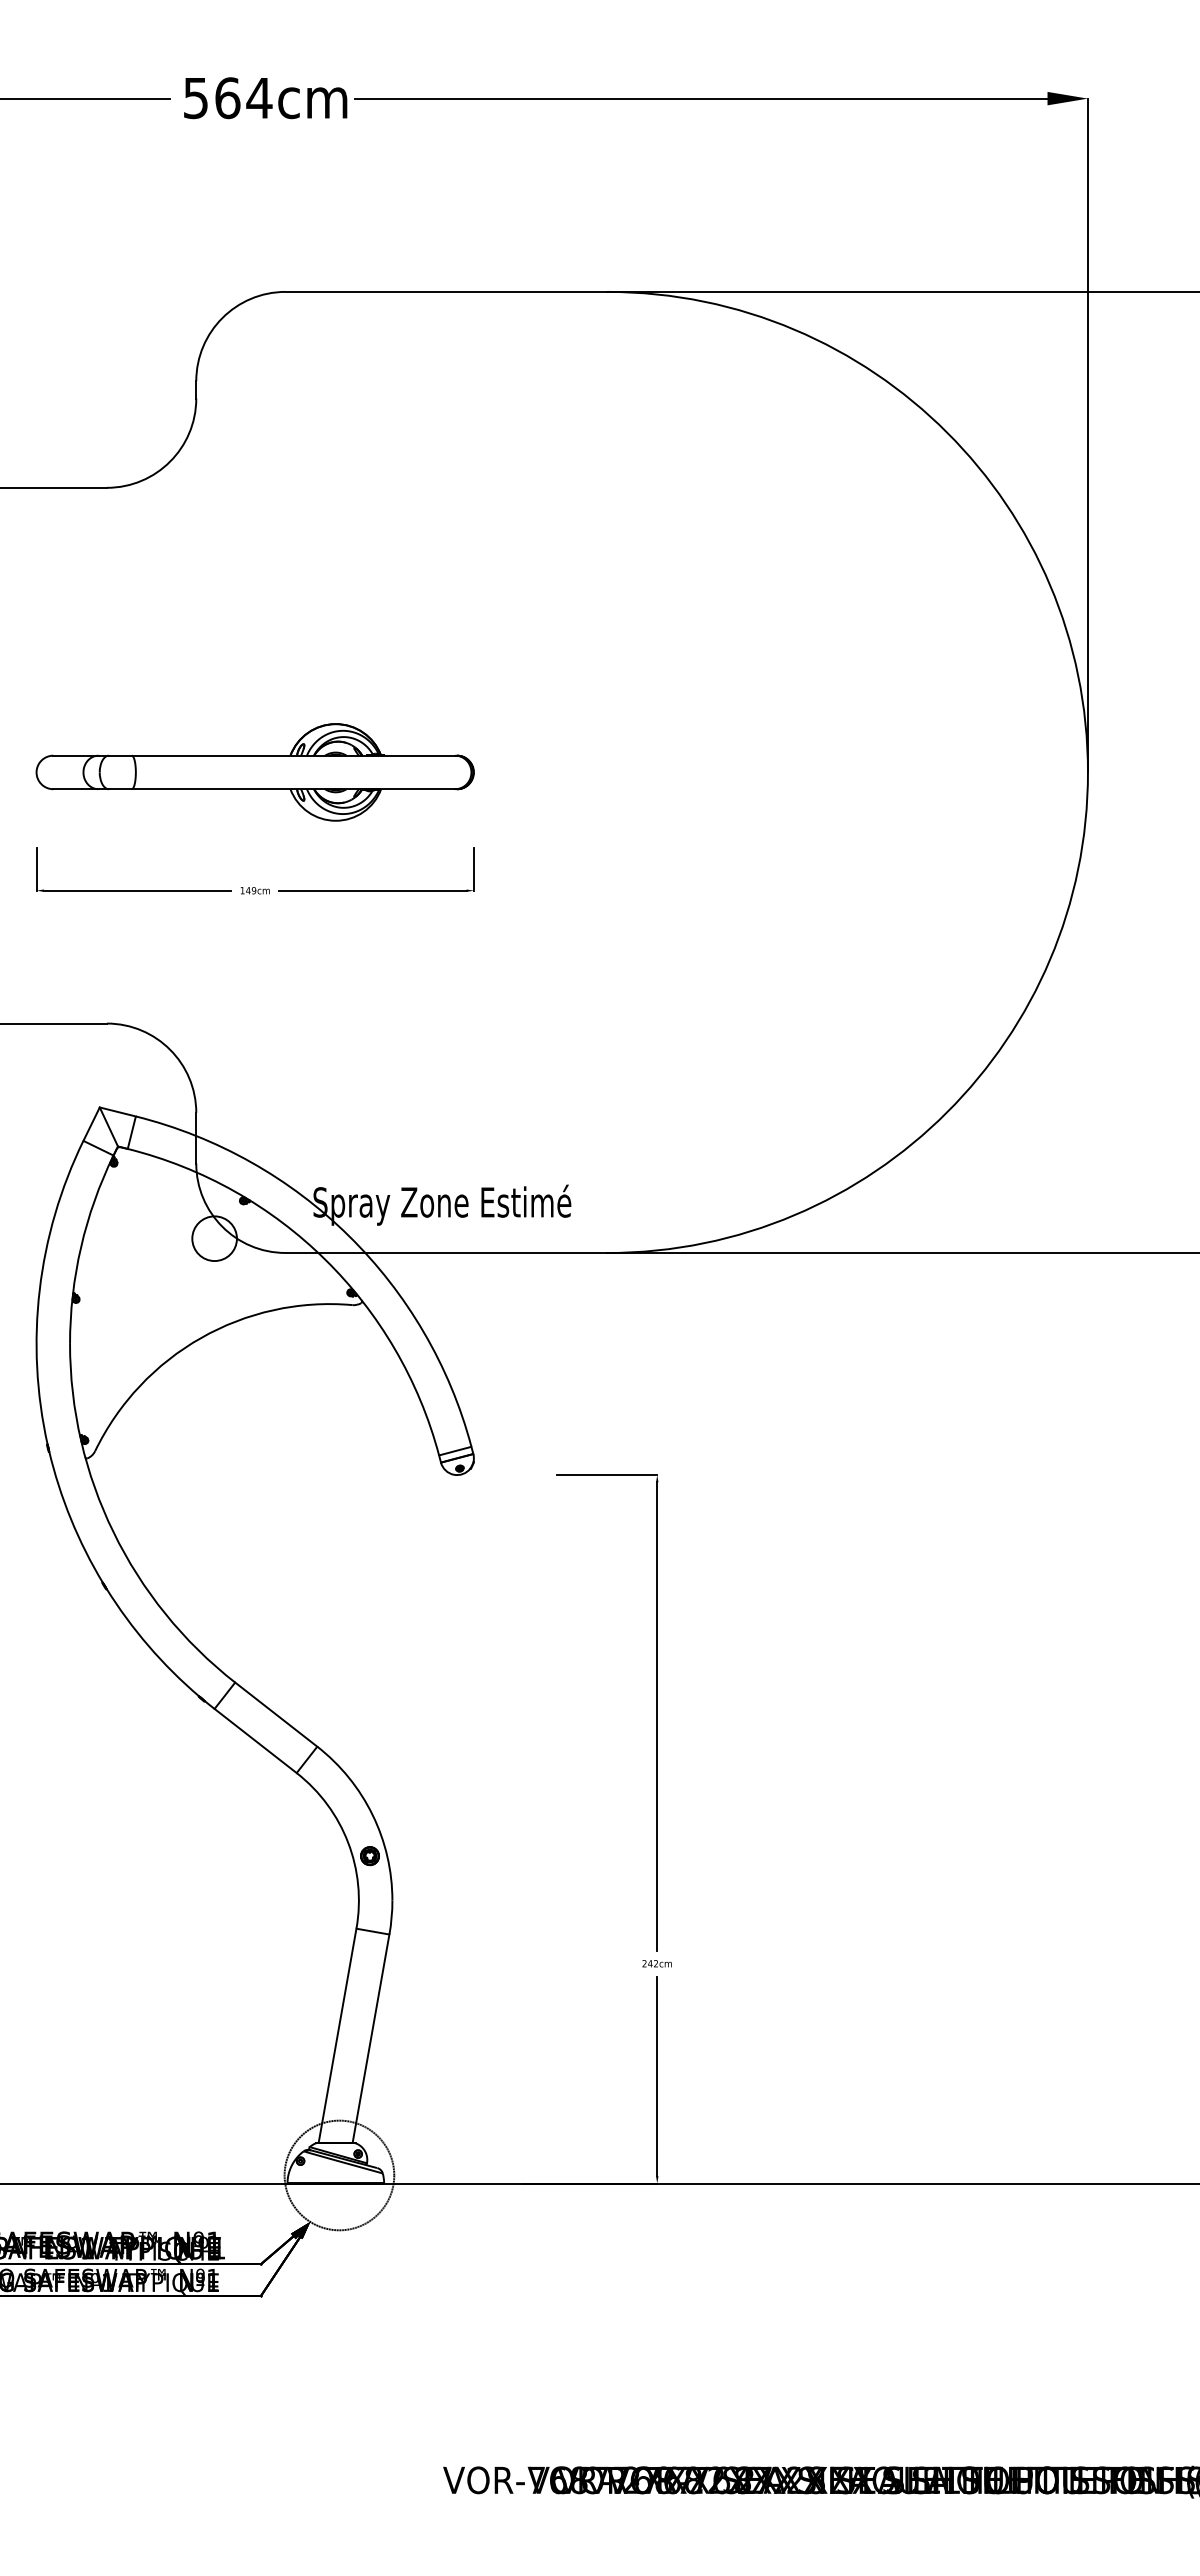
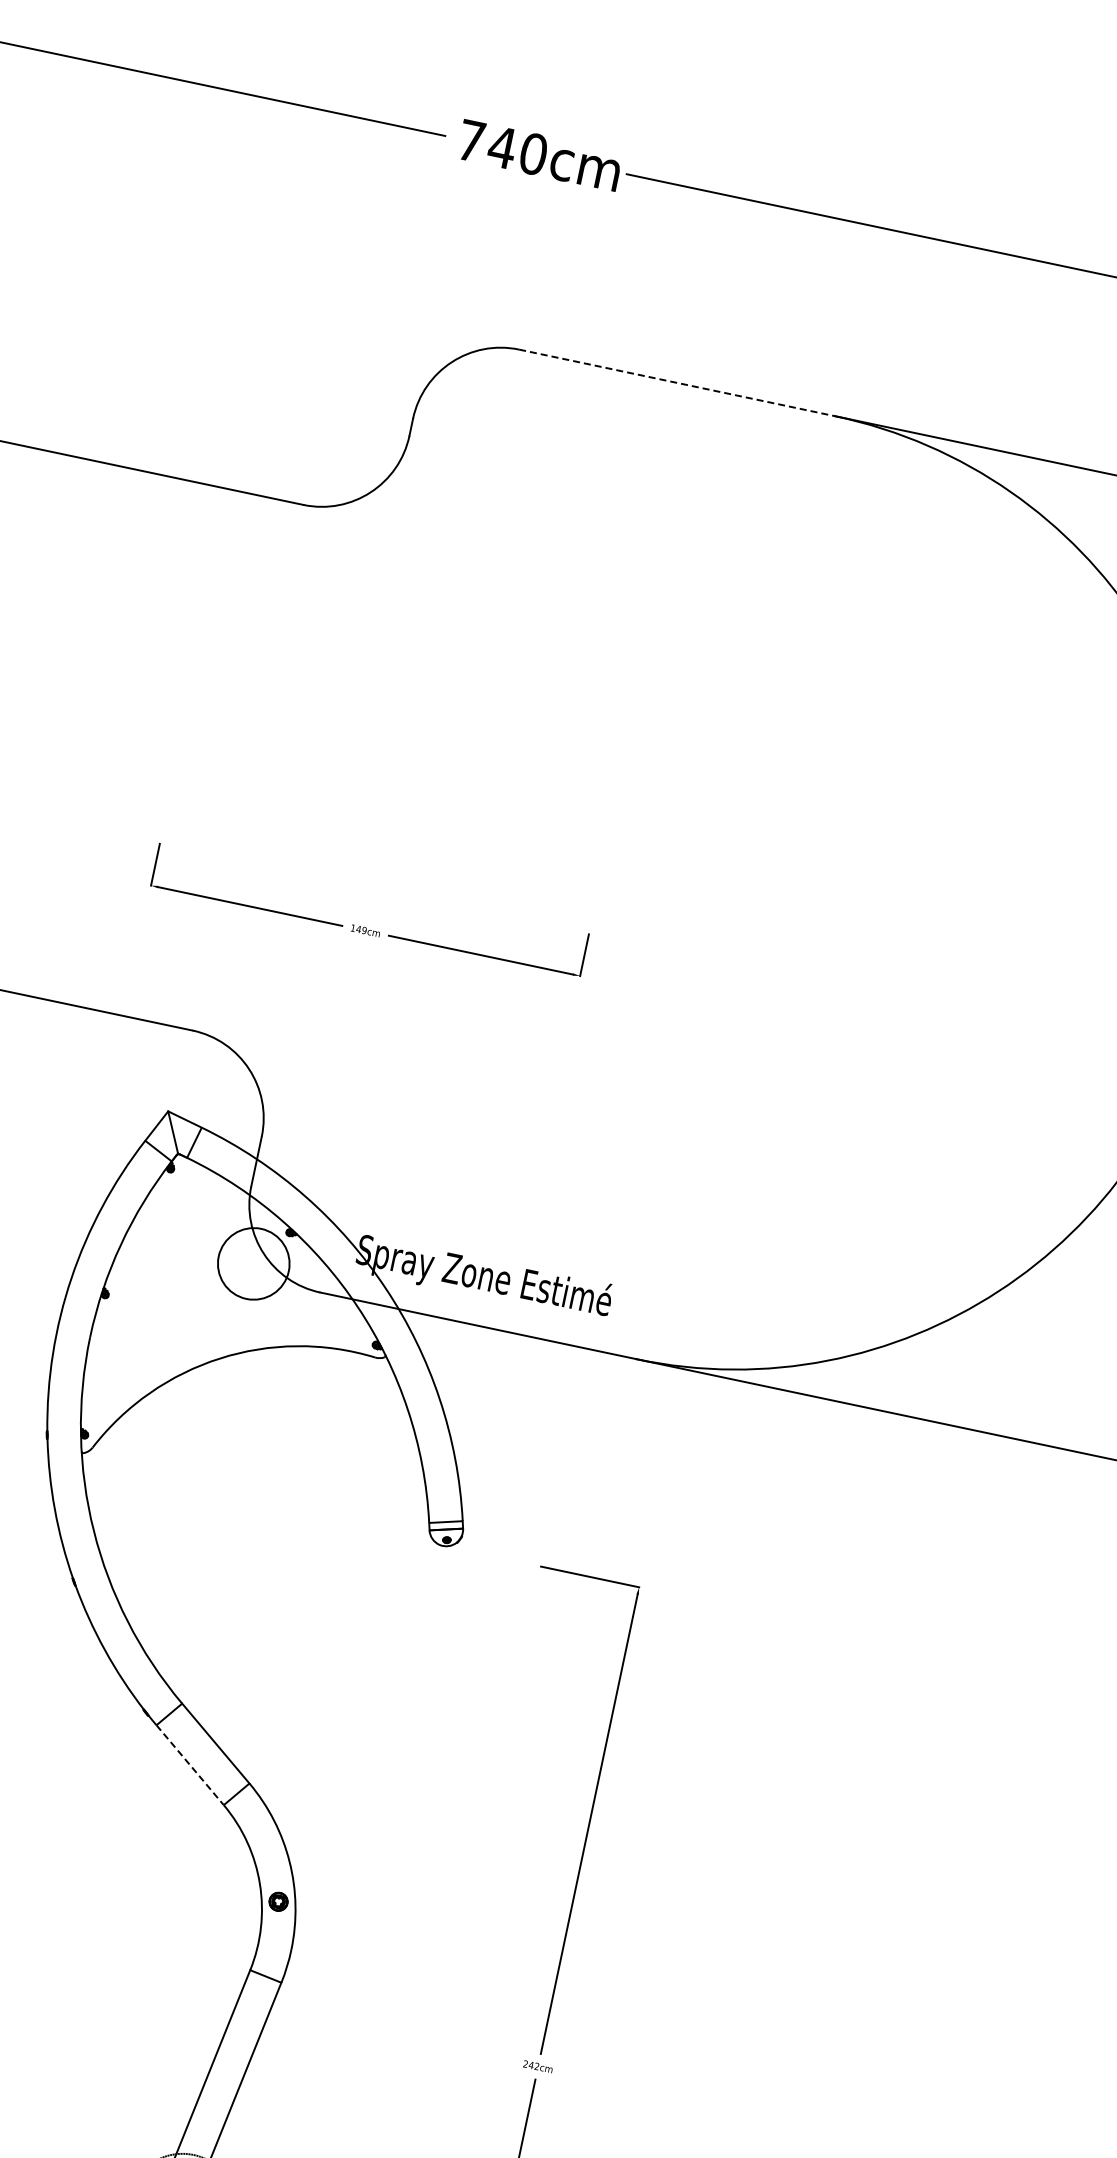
text: (228, 98) -> (503, 148), 564cm -> 740cm
line: (446, 291) -> (677, 382), solid -> dashed
part: (254, 772) -> (389, 814), removed
circle: (214, 1238) -> (253, 1263), size x1.6
line: (256, 1741) -> (190, 1765), solid -> dashed

